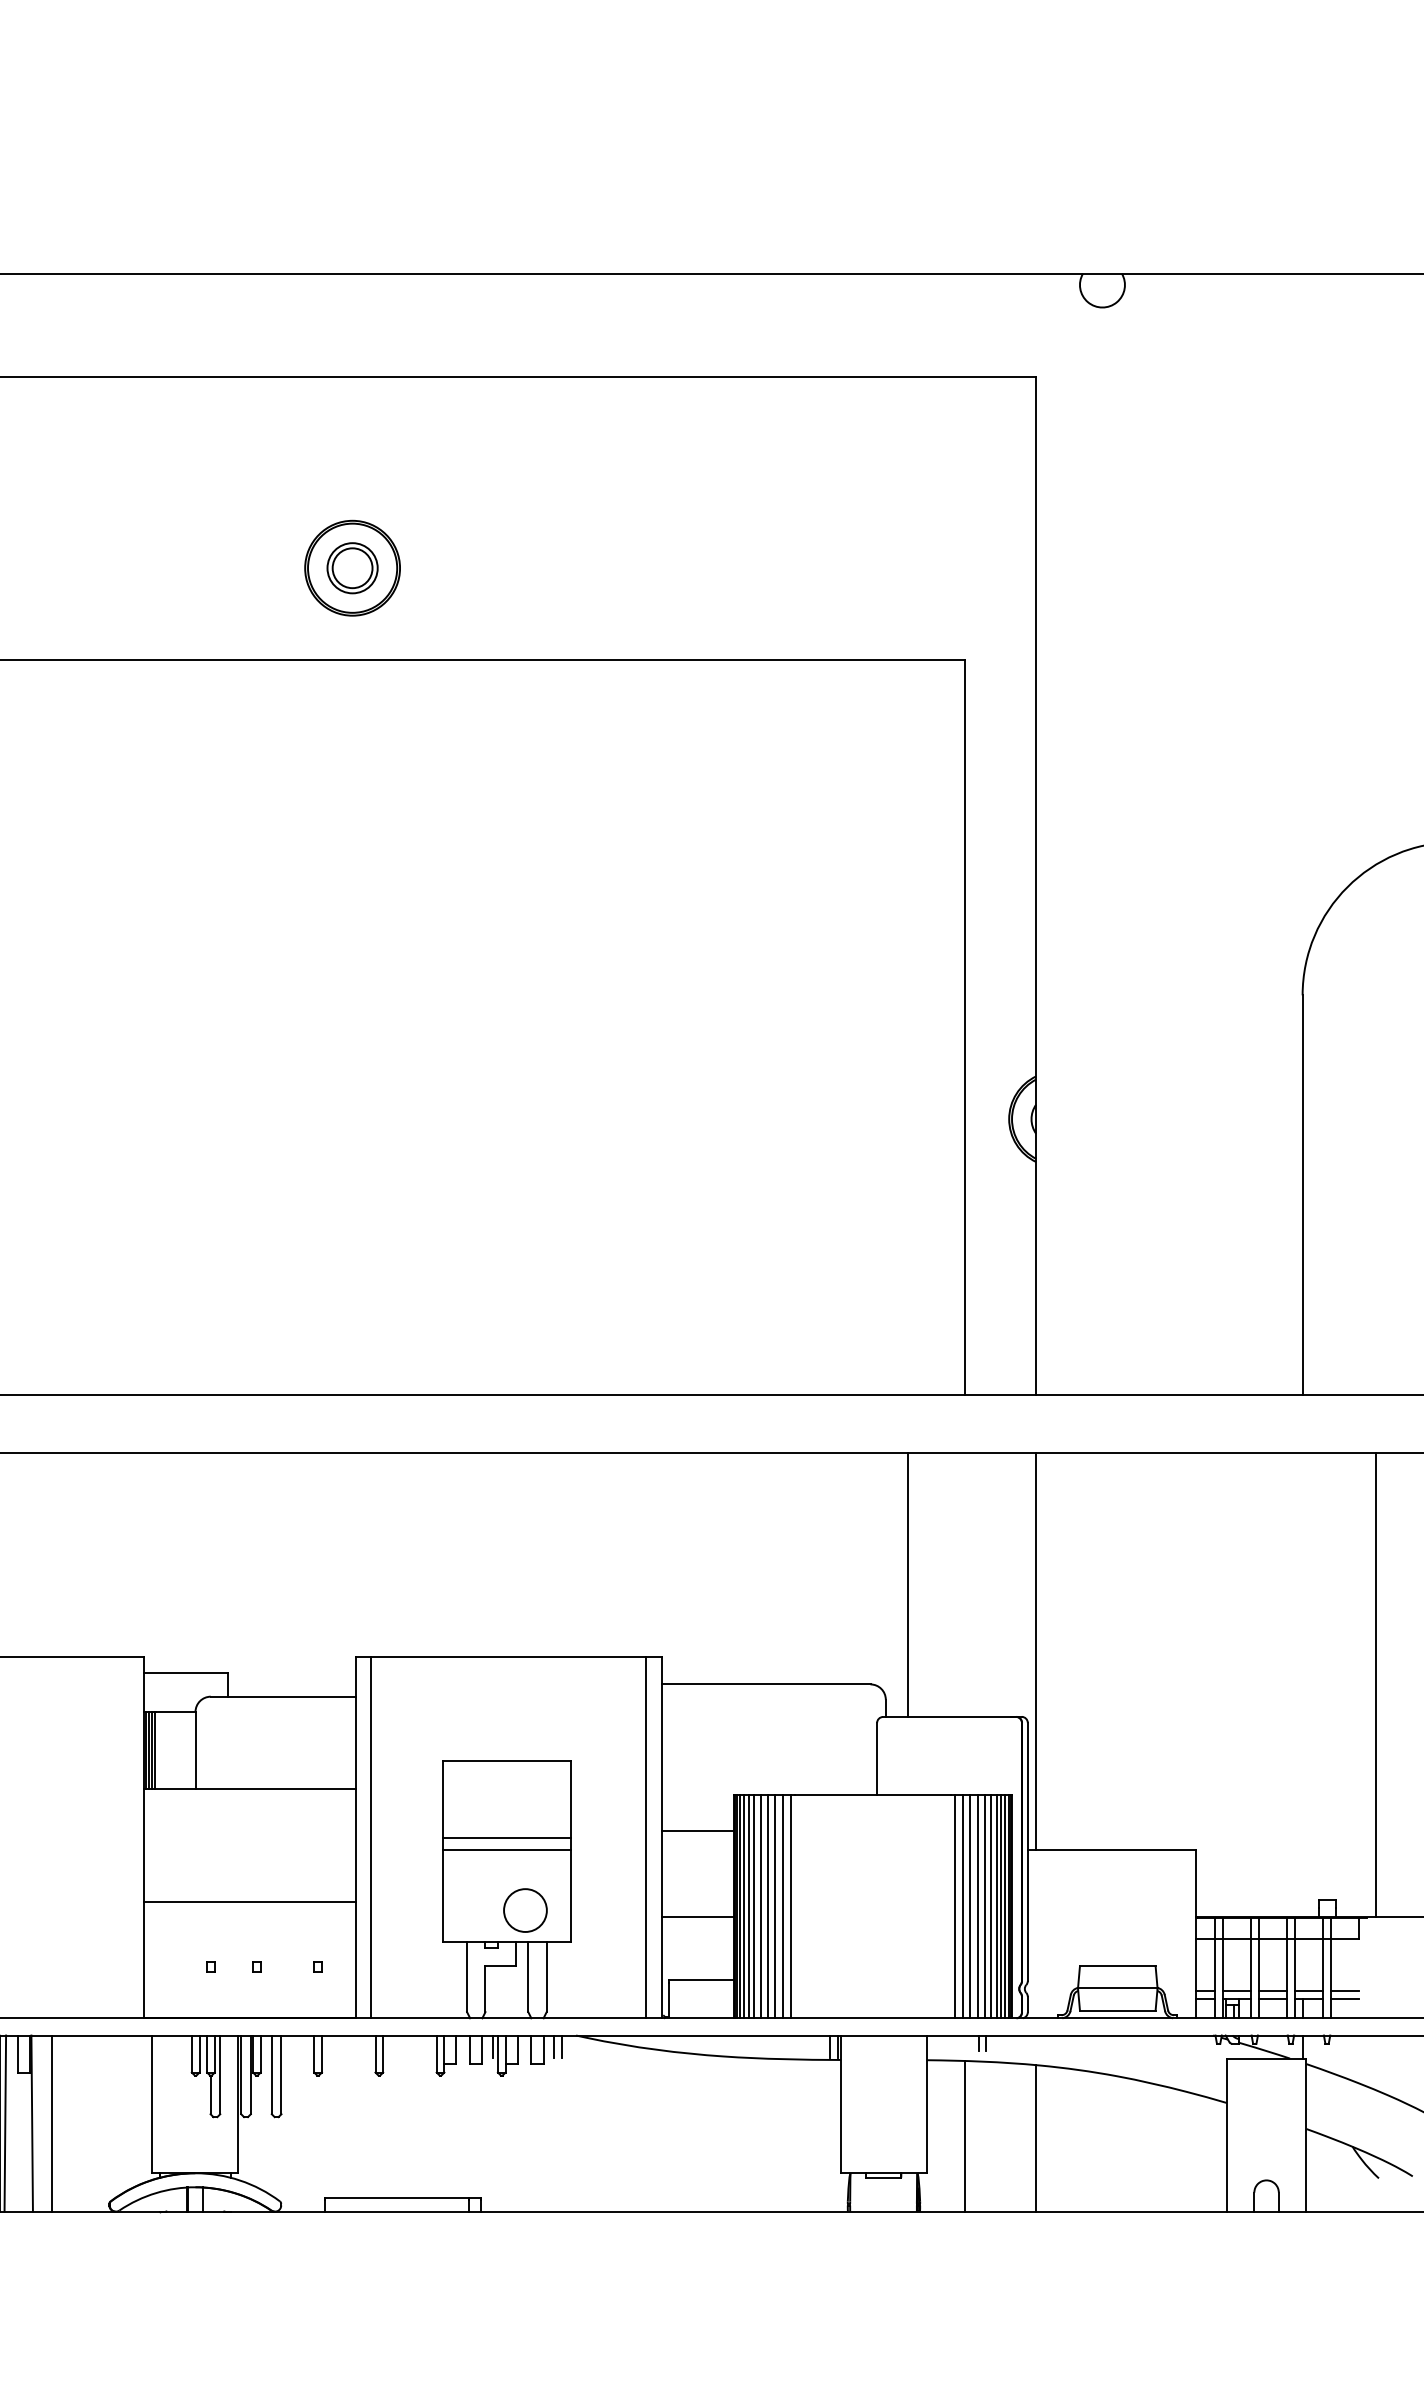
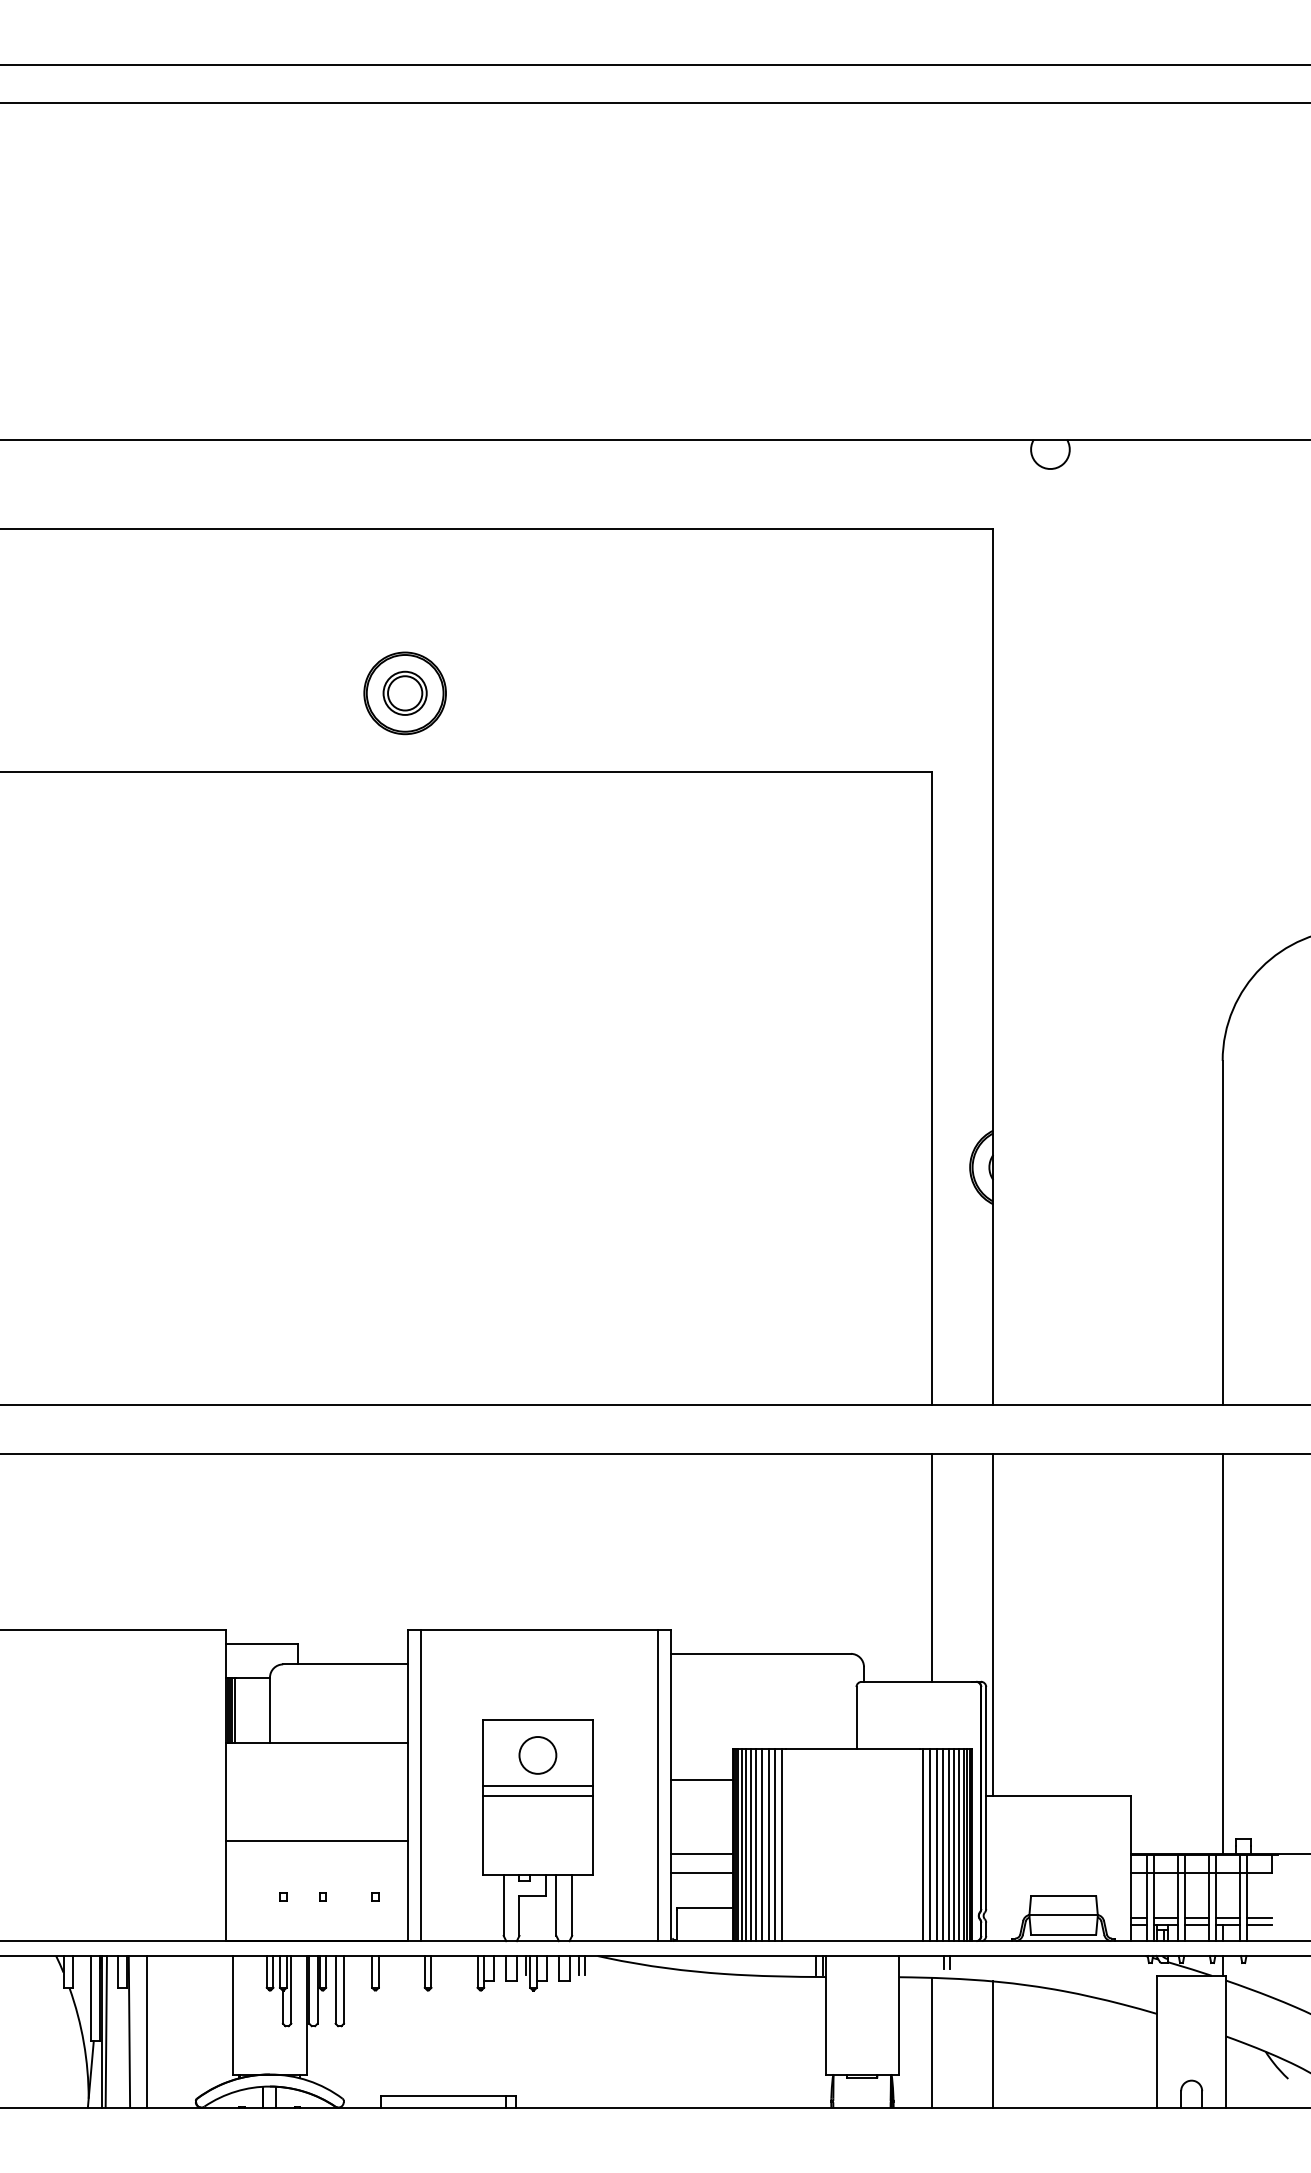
line: (907, 1584) -> (931, 1567), moved
line: (1375, 1684) -> (1222, 1653), moved
circle: (524, 1910) -> (537, 1755), moved
line: (698, 1938) -> (702, 1872), added

